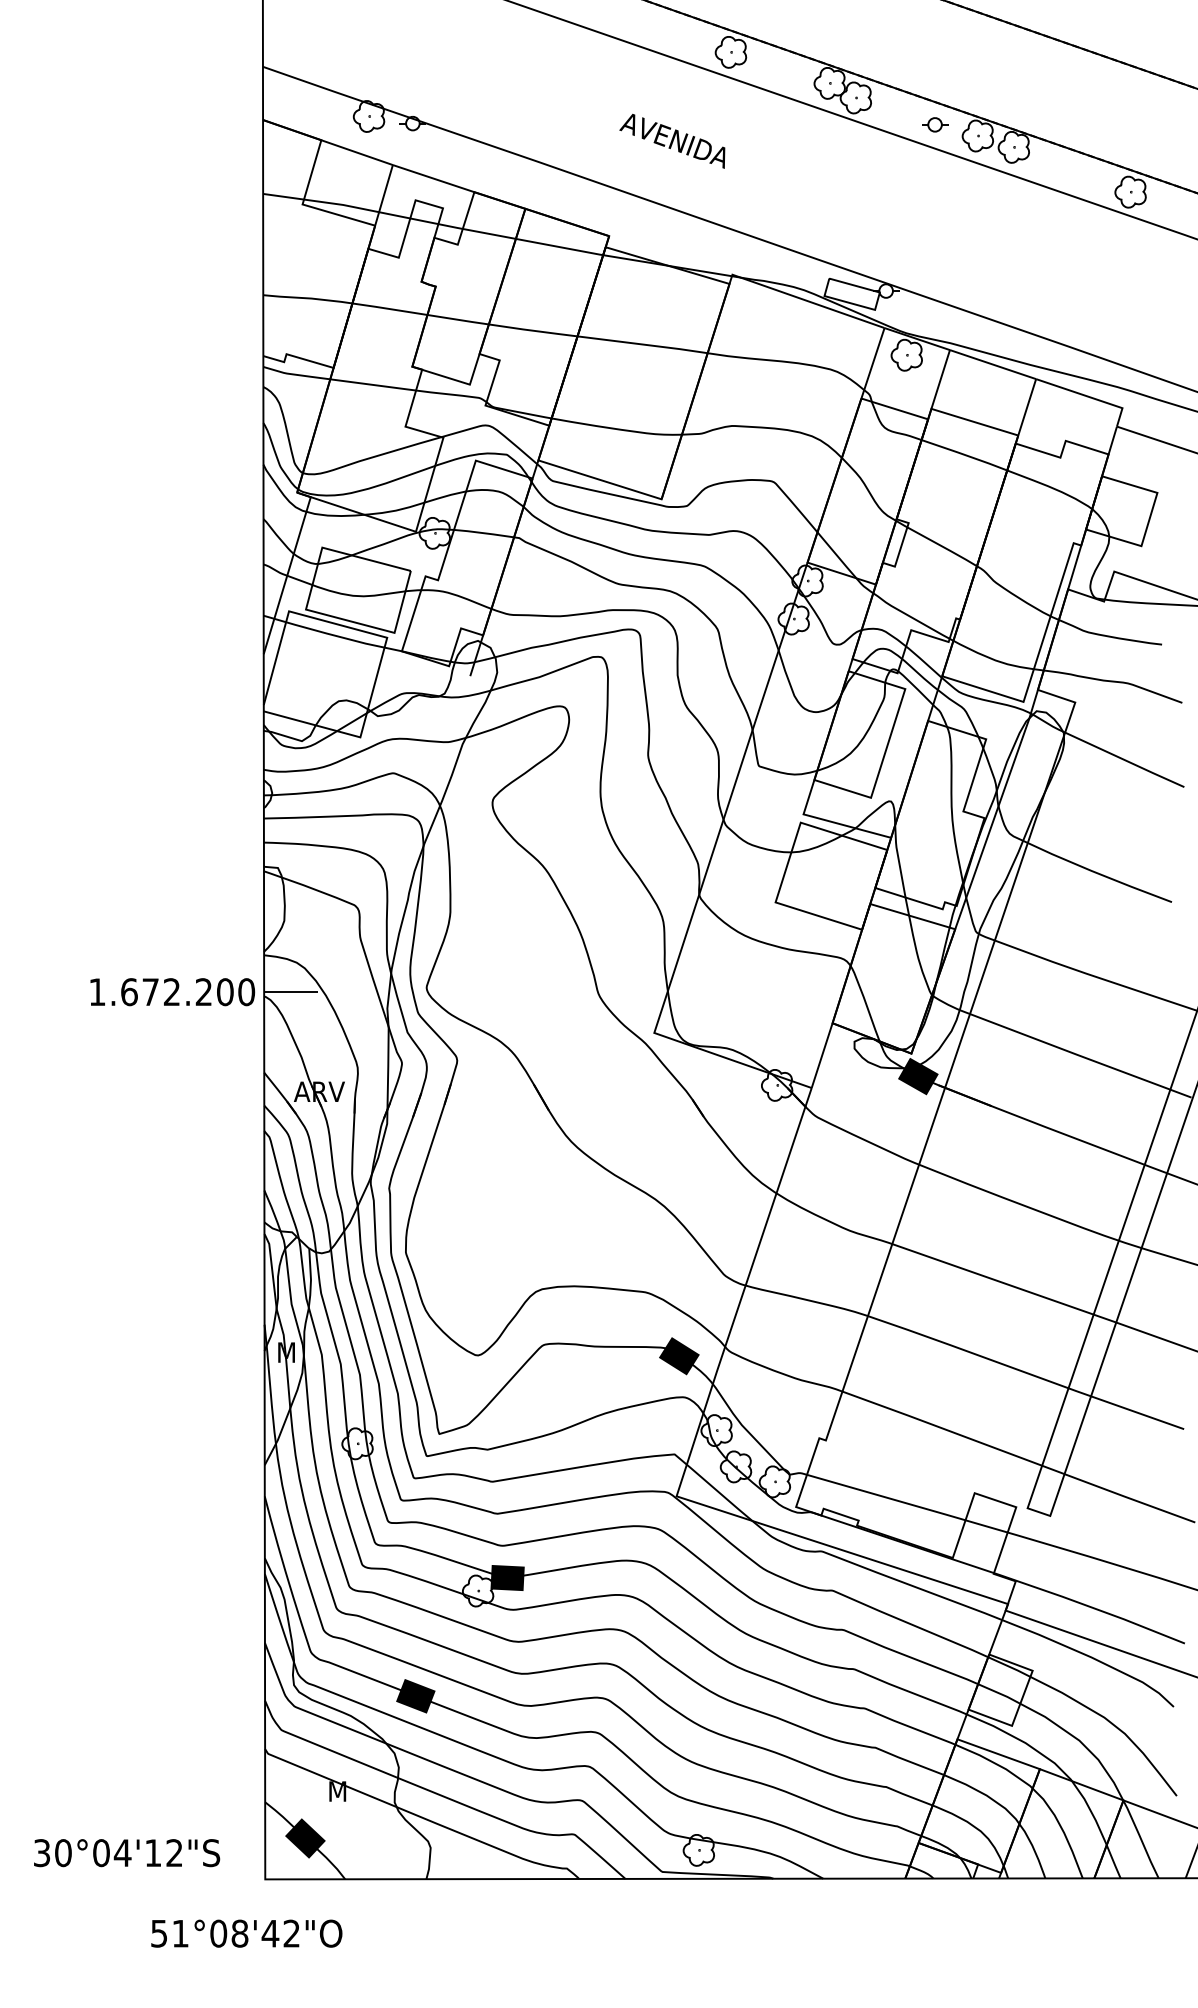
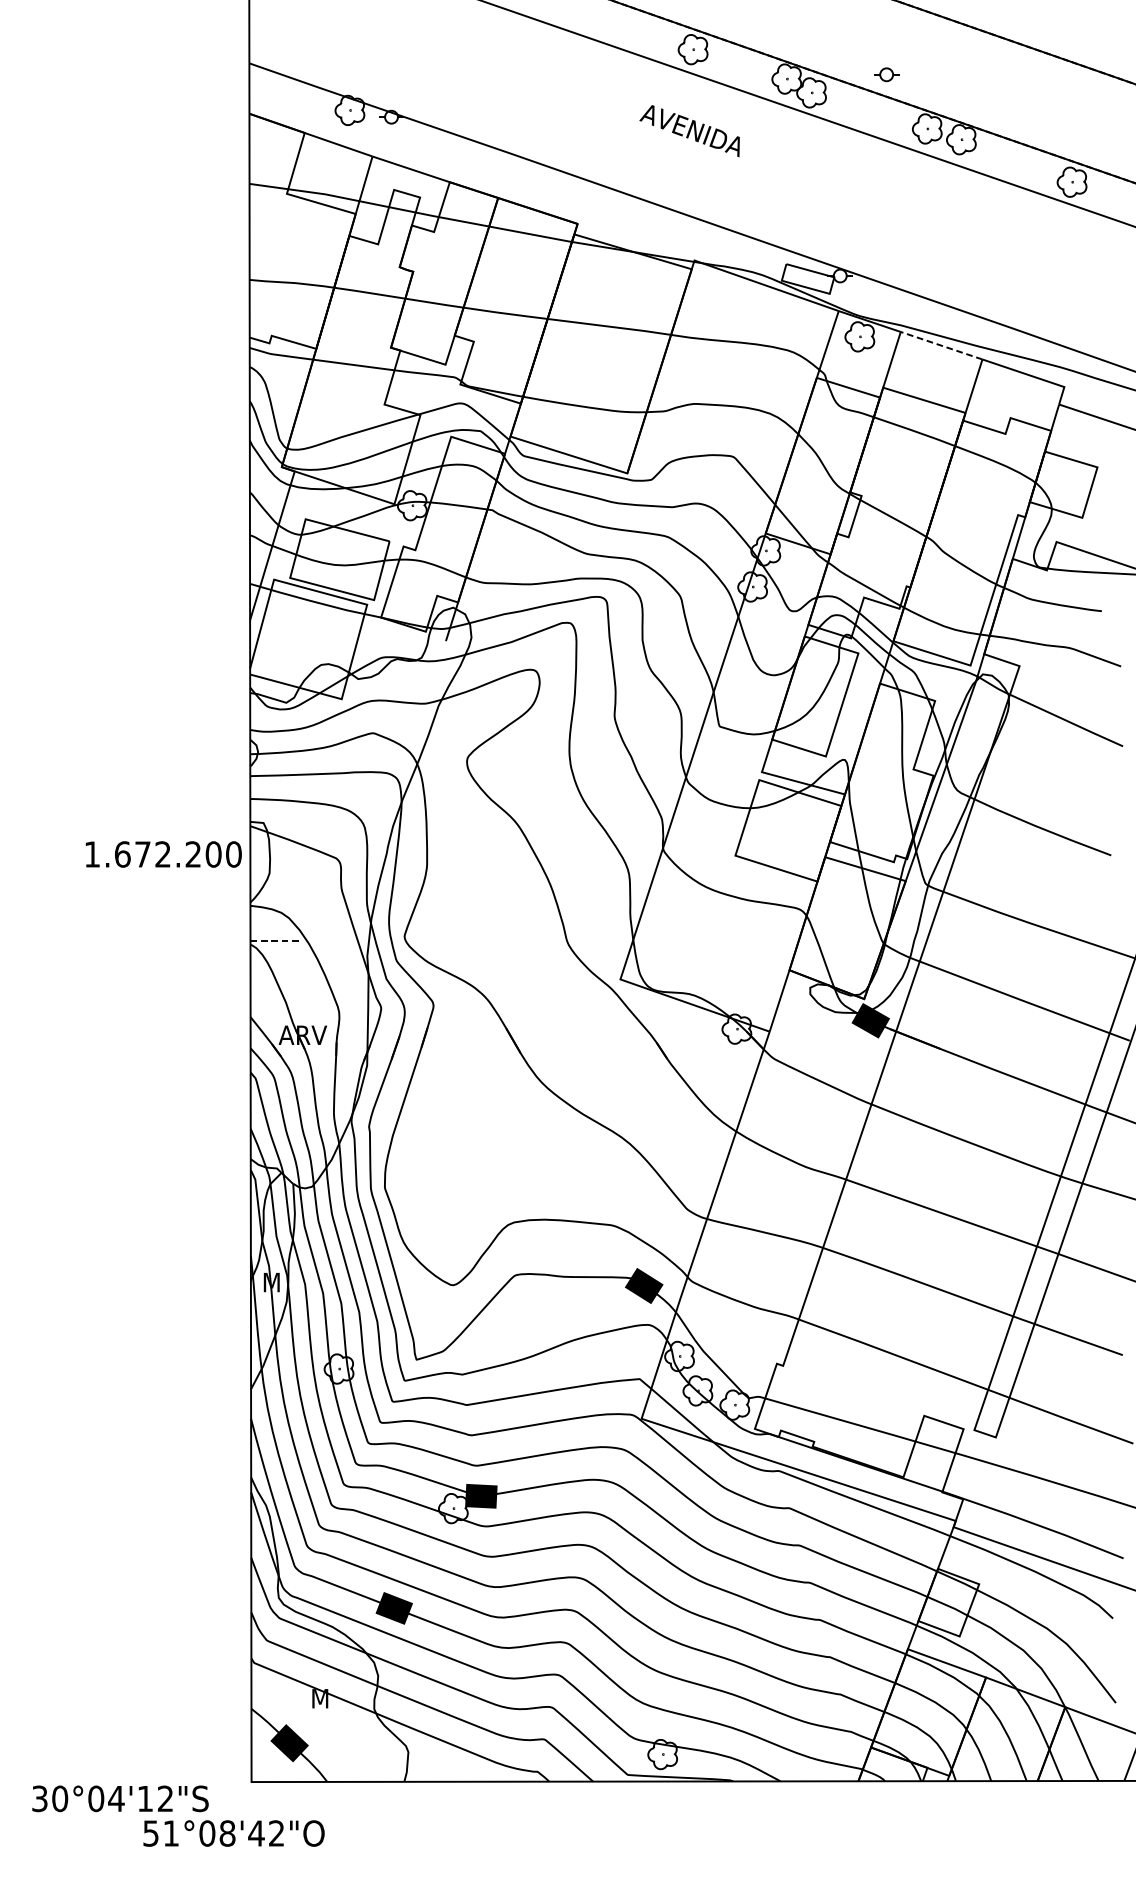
part: (935, 124) -> (887, 74), moved
text: (672, 140) -> (689, 130), moved
line: (992, 364) -> (941, 345), solid -> dashed
text: (172, 992) -> (163, 854), moved
line: (291, 992) -> (276, 941), solid -> dashed
text: (127, 1853) -> (120, 1799), moved

